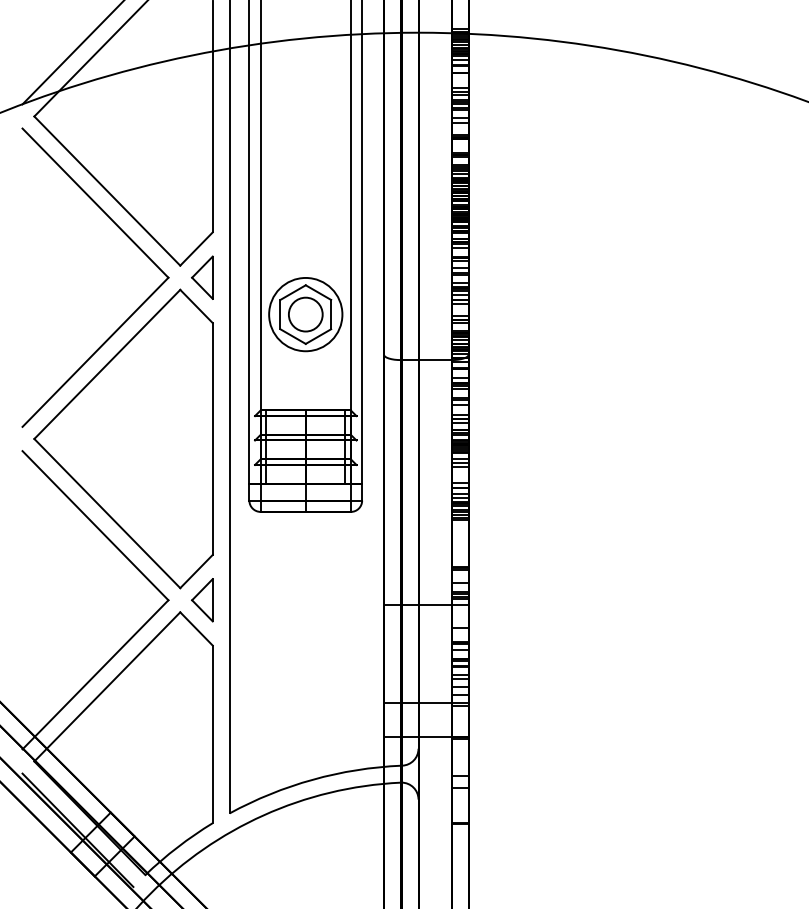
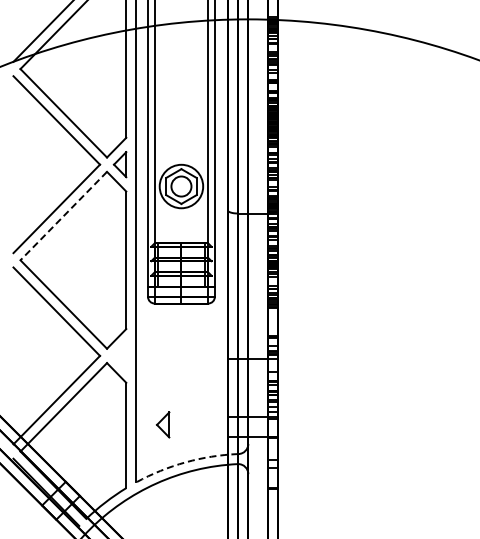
line: (106, 365) -> (63, 216), solid -> dashed
part: (202, 599) -> (163, 424), moved
arc: (312, 779) -> (185, 462), solid -> dashed

